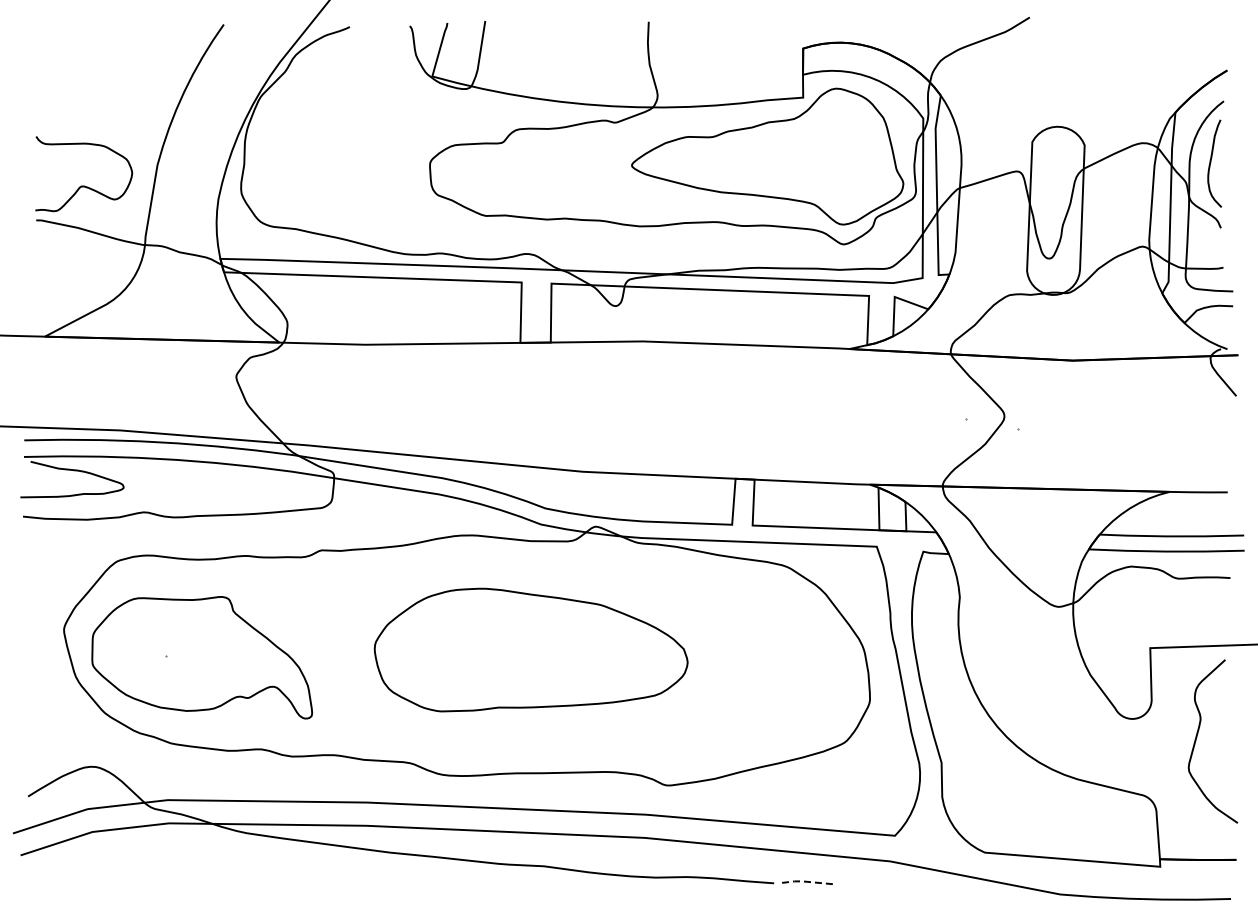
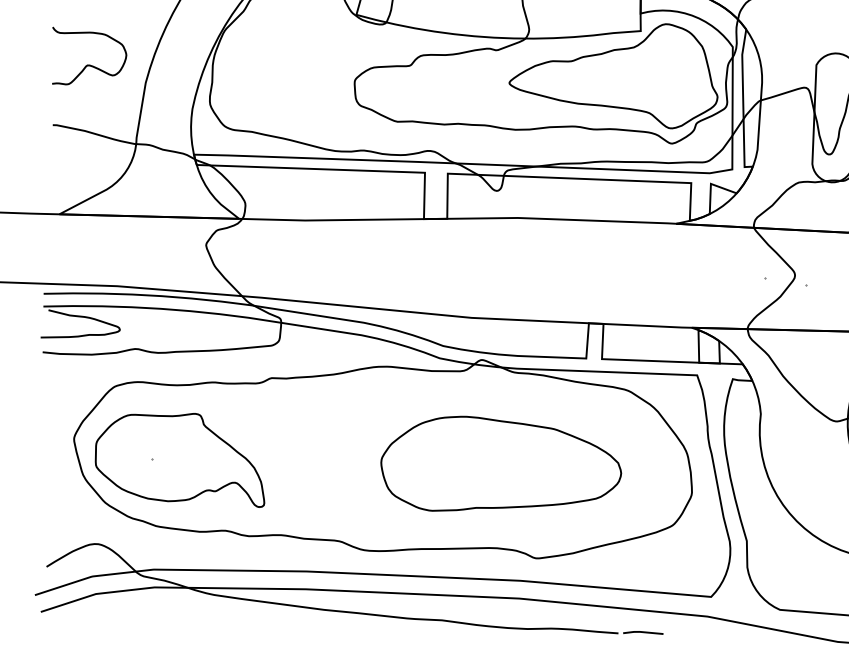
curve: (84, 185) -> (89, 64), moved
part: (530, 649) -> (500, 463), moved
line: (805, 881) -> (642, 631), dashed -> solid

